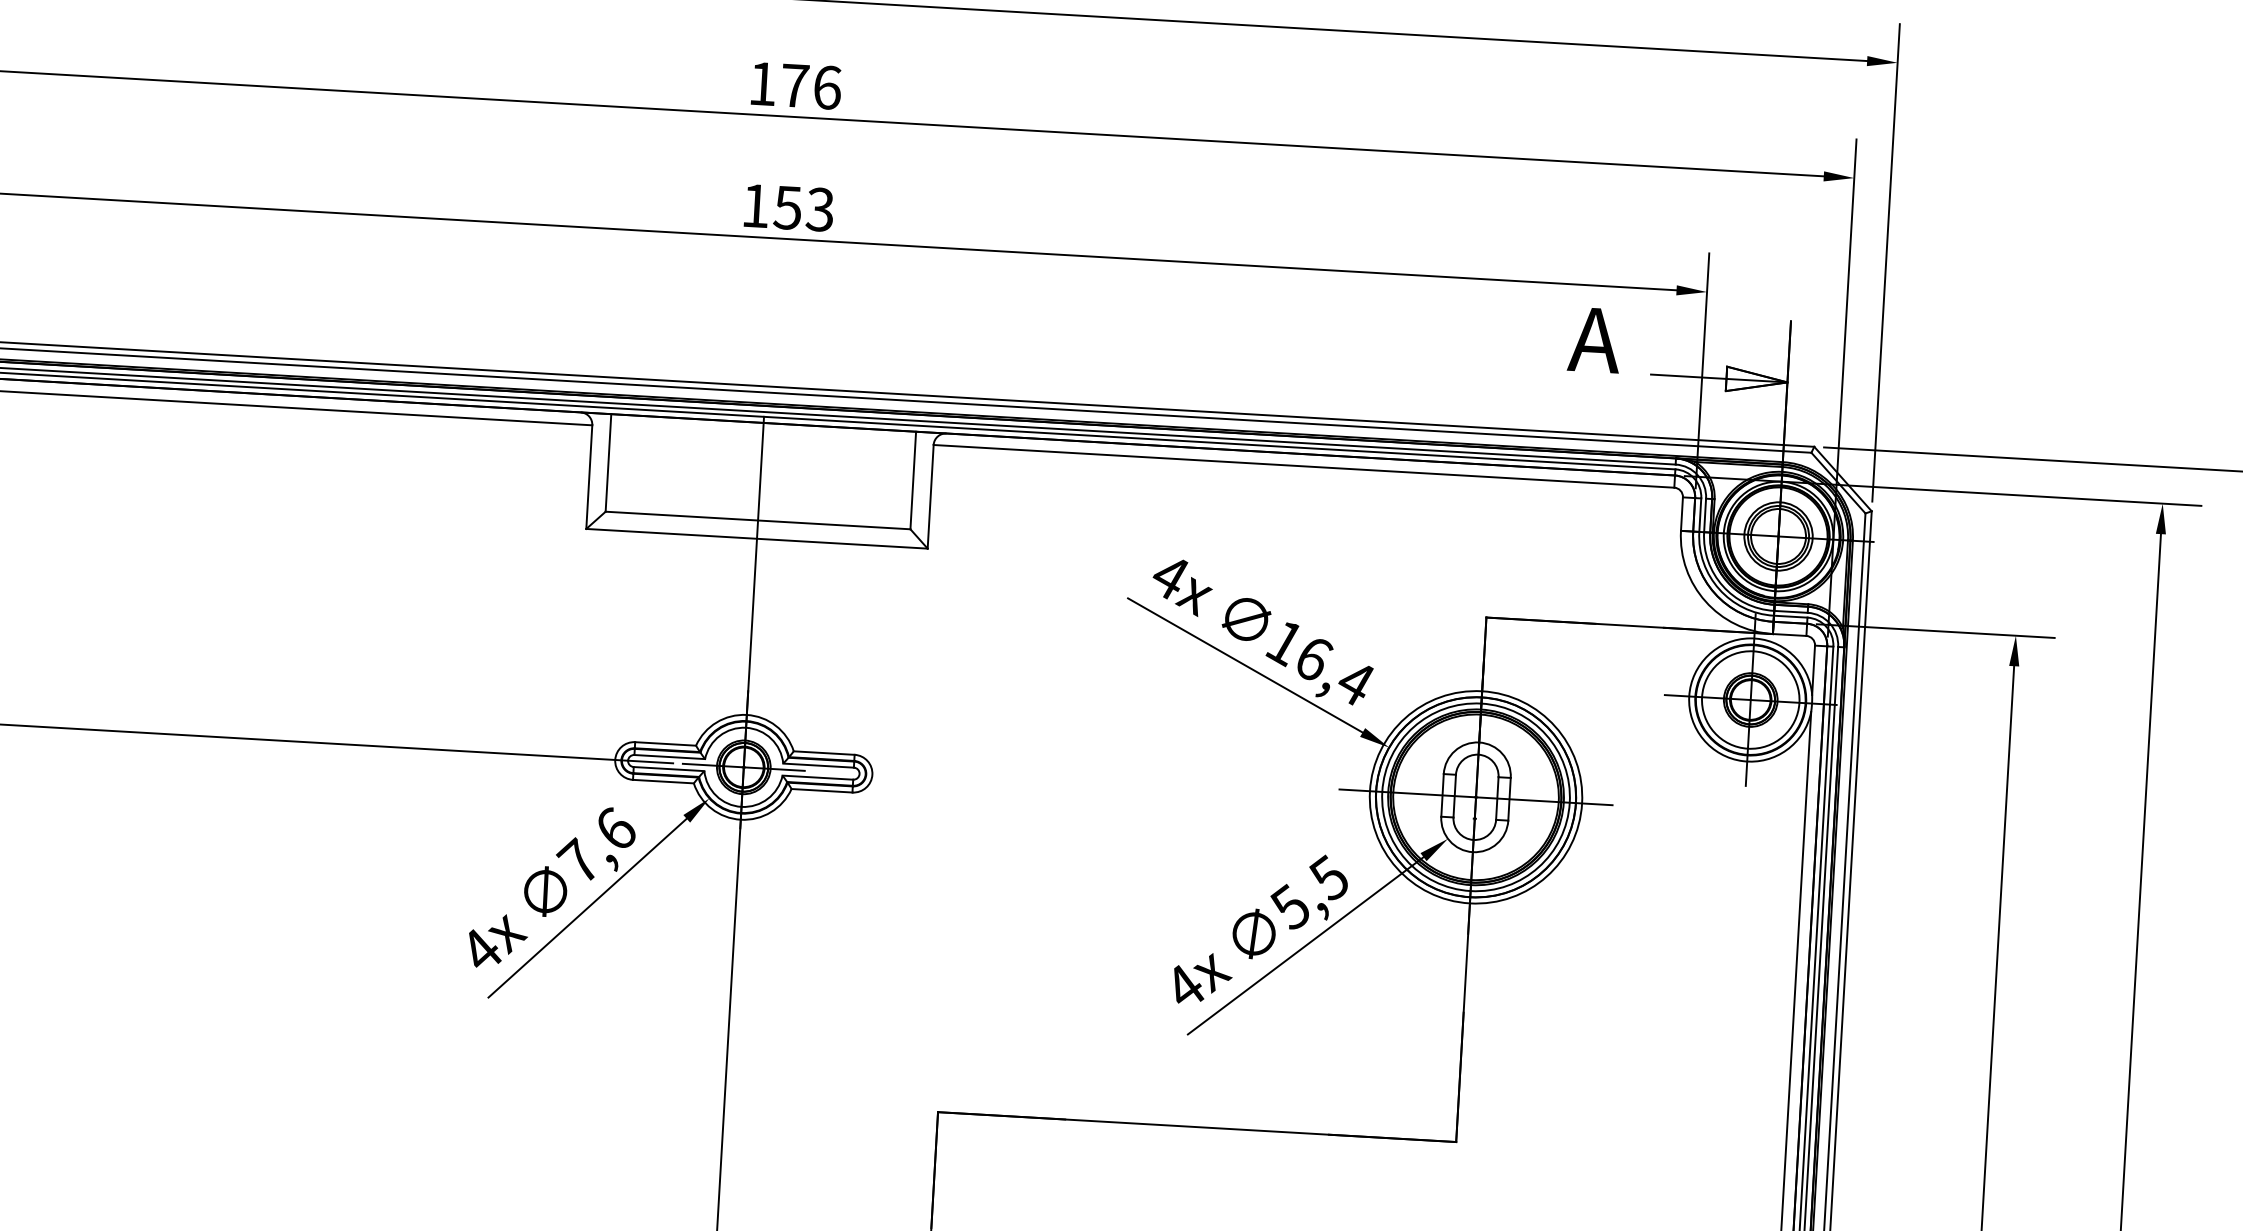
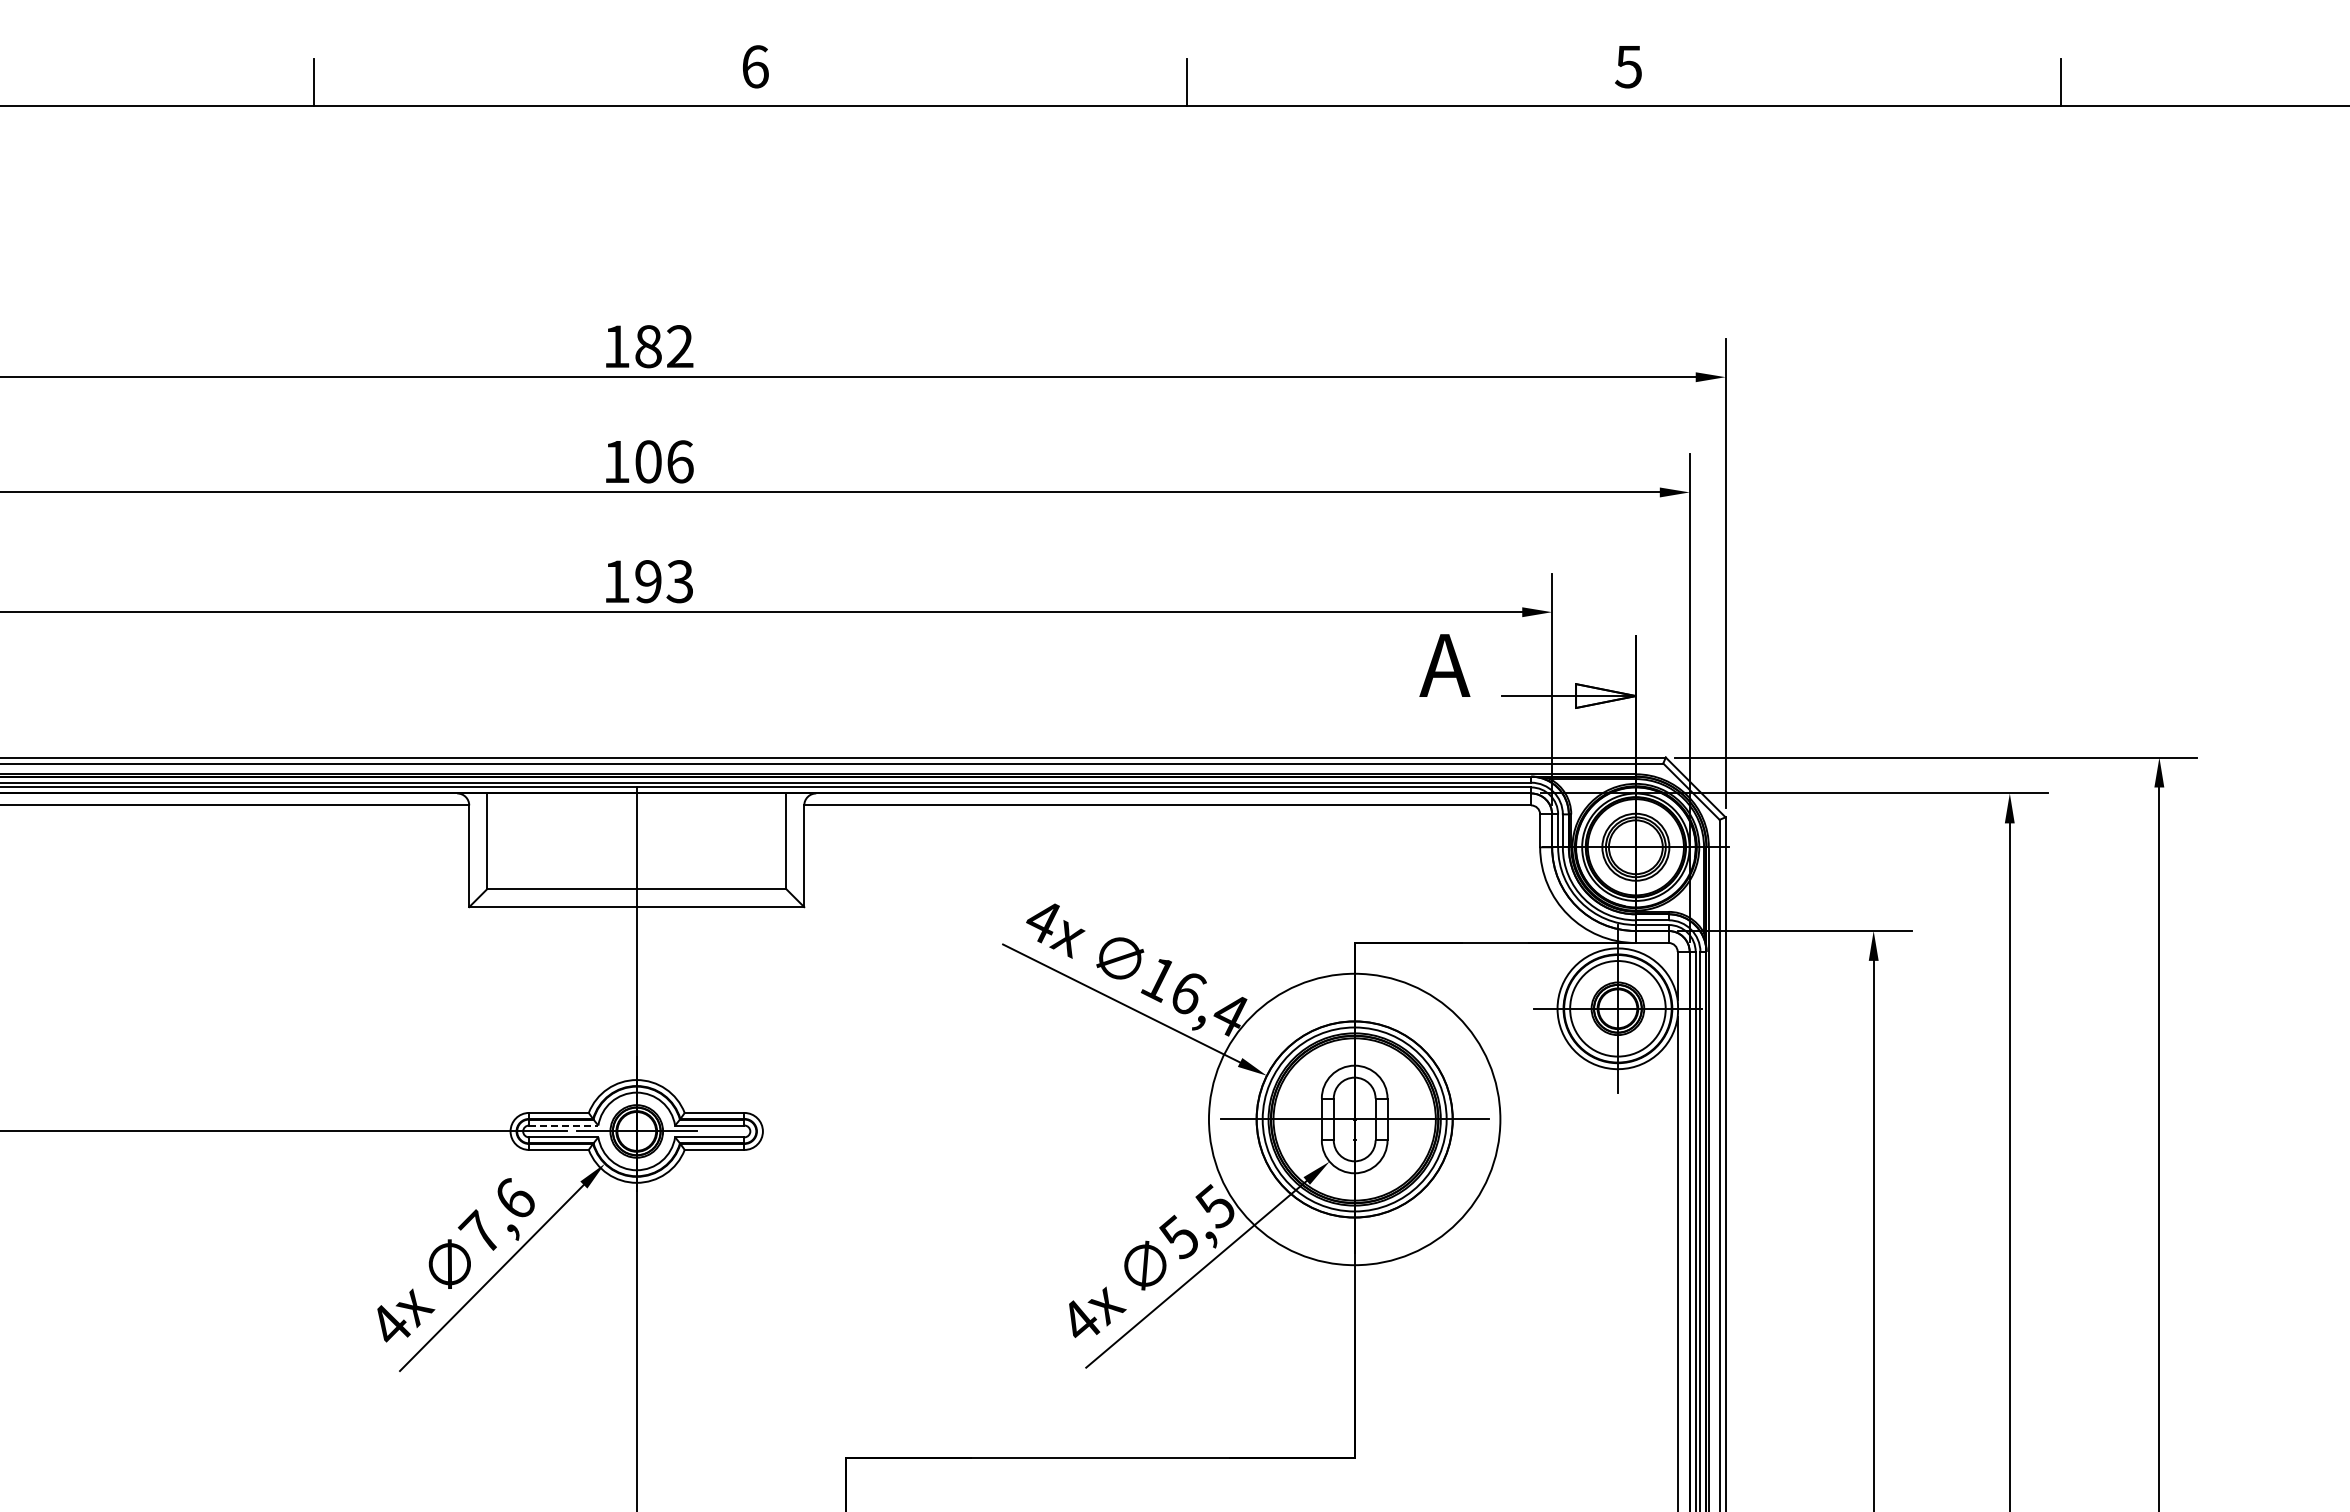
text: (795, 85) -> (648, 461), 176 -> 106
text: (787, 207) -> (647, 581), 153 -> 193
line: (669, 756) -> (563, 1125), solid -> dashed
circle: (1475, 797) -> (1354, 1119), size x1.4

